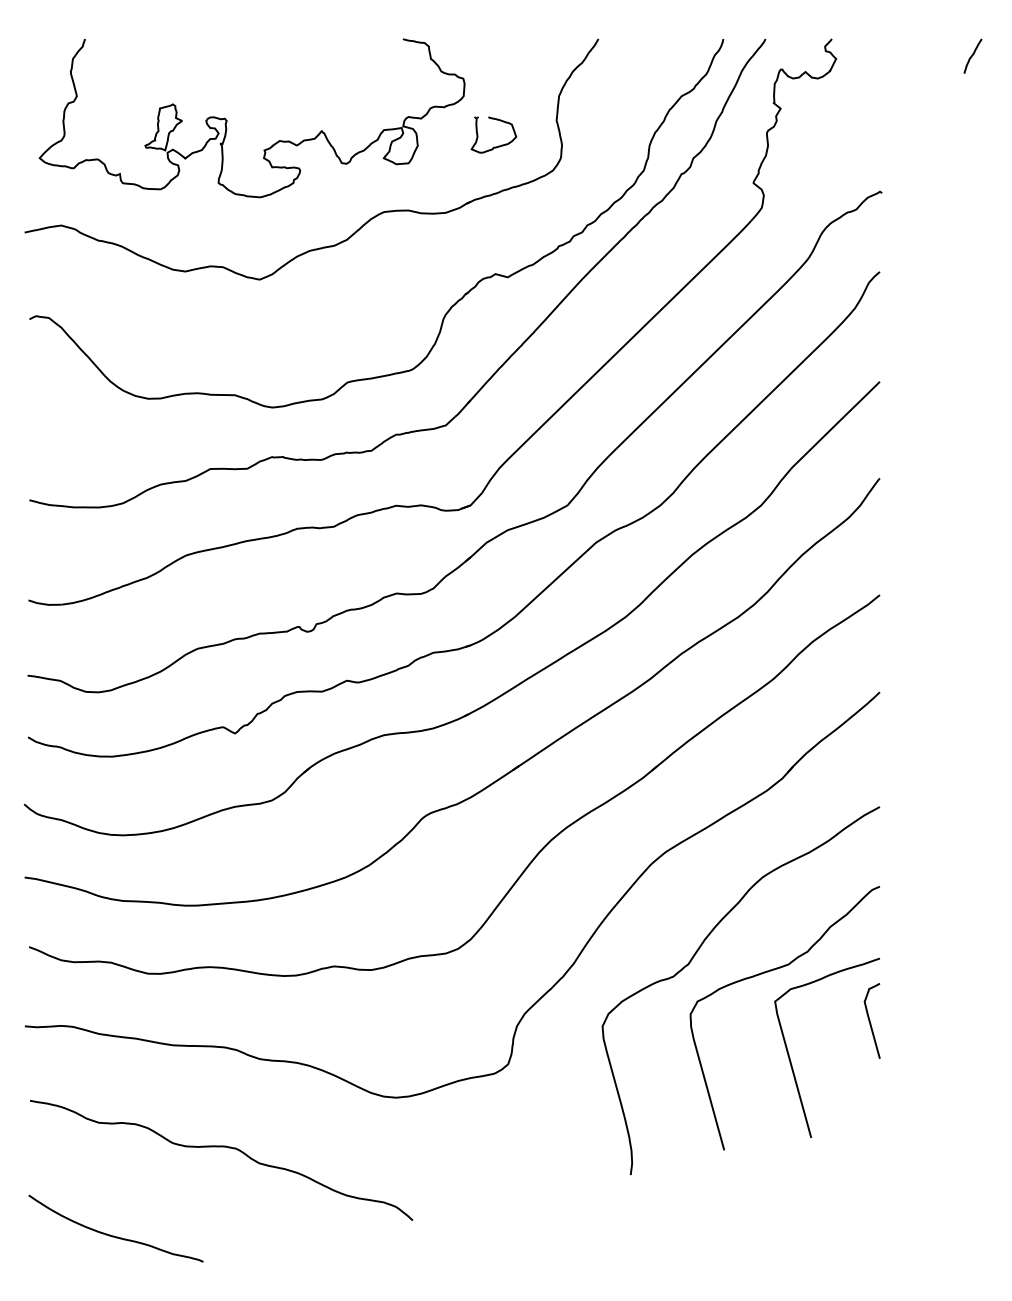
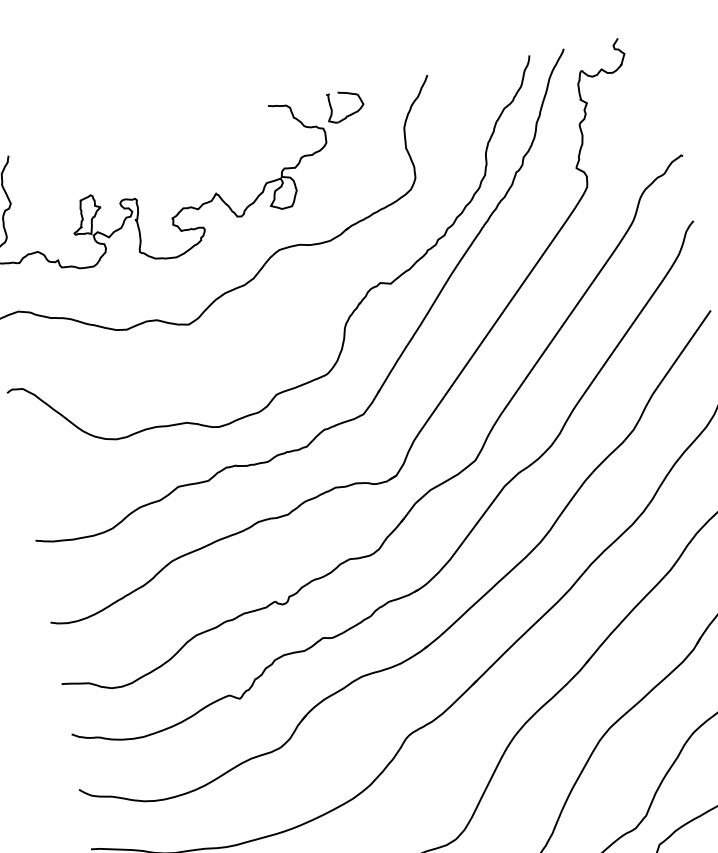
part: (493, 146) -> (346, 115), moved

